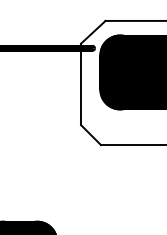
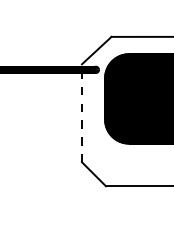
line: (81, 84) -> (82, 113), solid -> dashed

